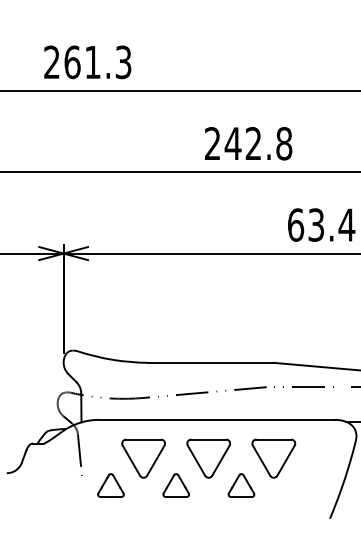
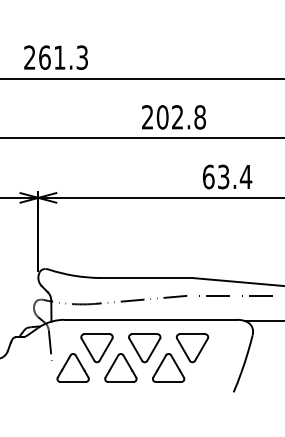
text: (232, 143) -> (162, 117), 242.8 -> 202.8
part: (110, 484) -> (72, 367), size x1.67
part: (175, 484) -> (120, 367), size x1.67
part: (241, 484) -> (168, 367), size x1.67

